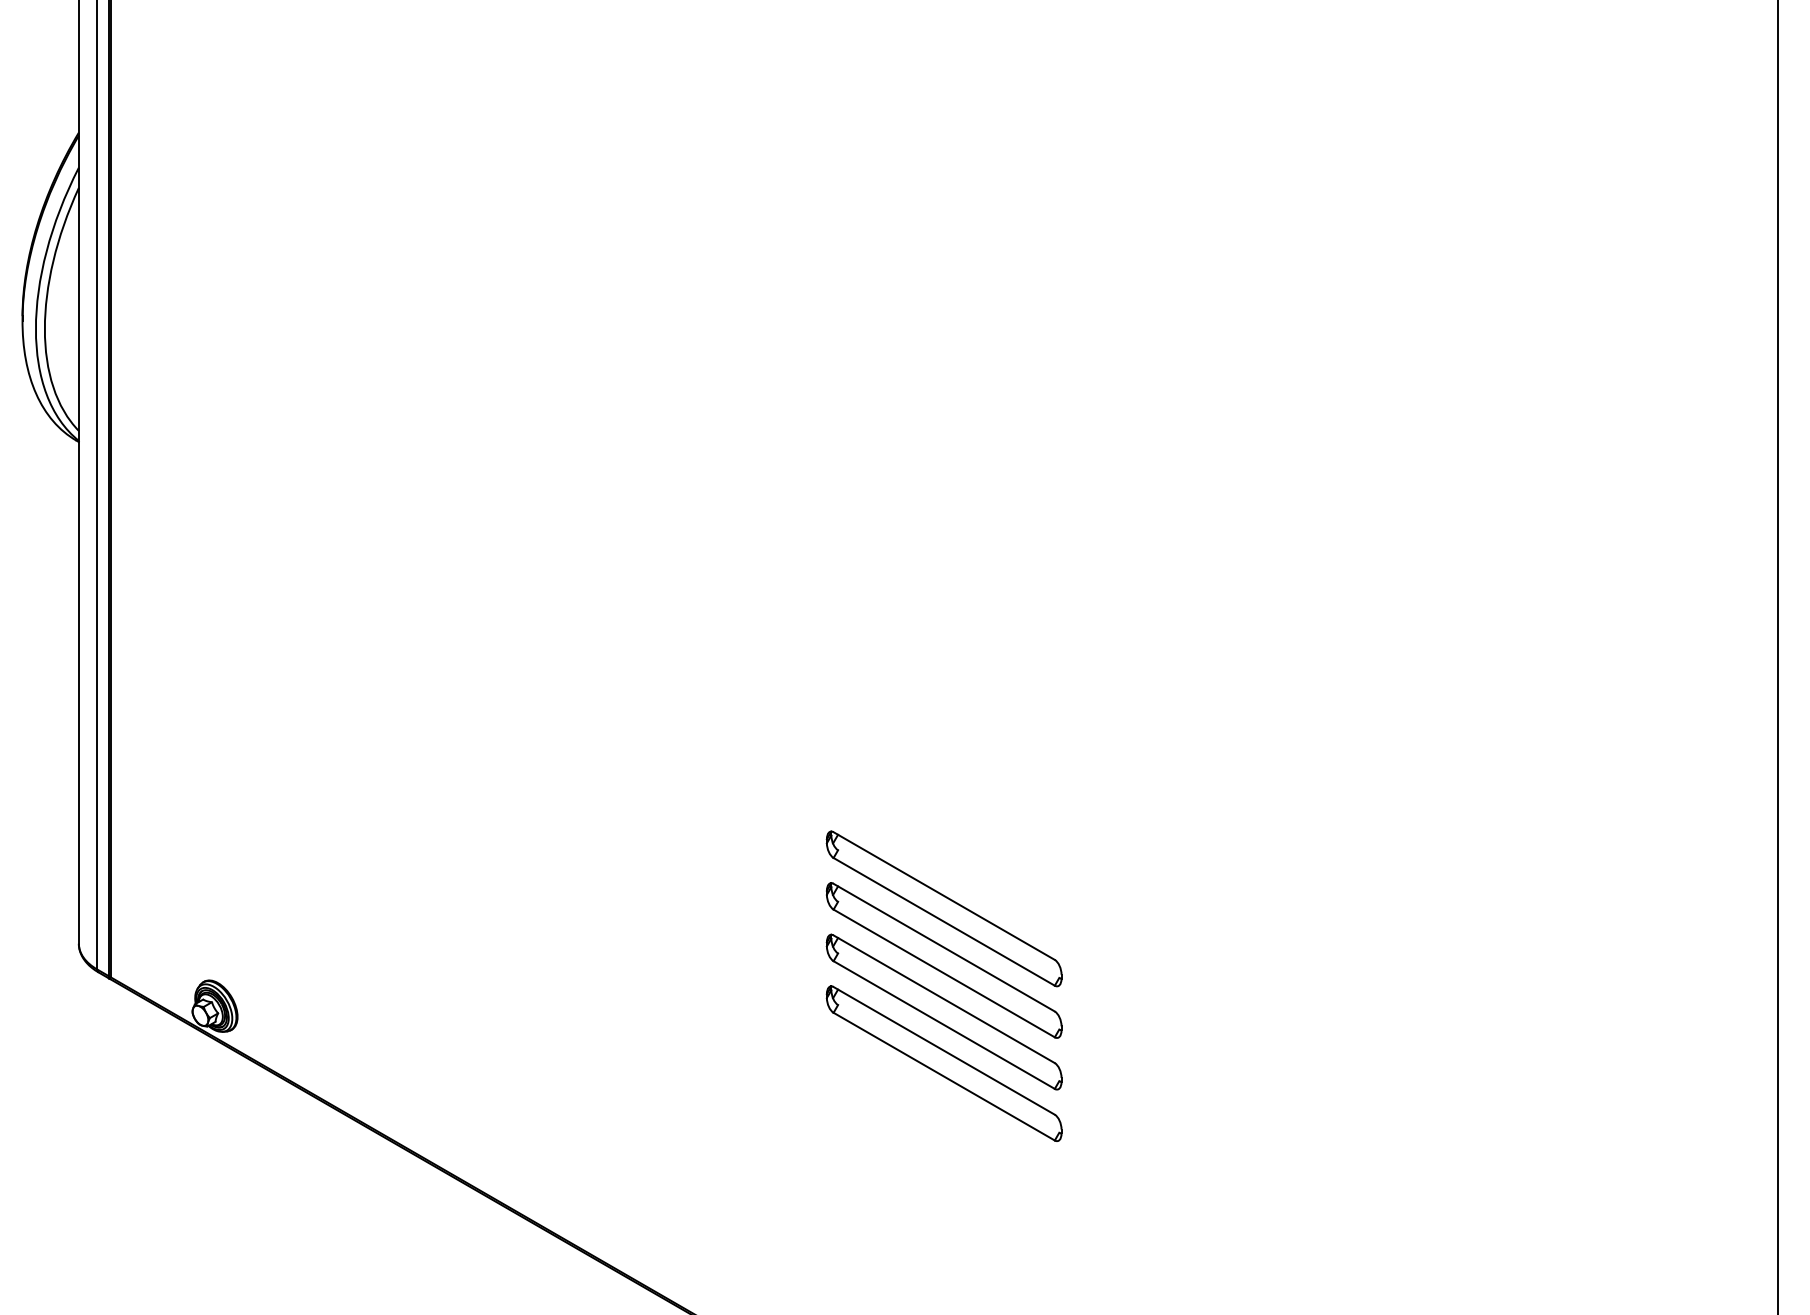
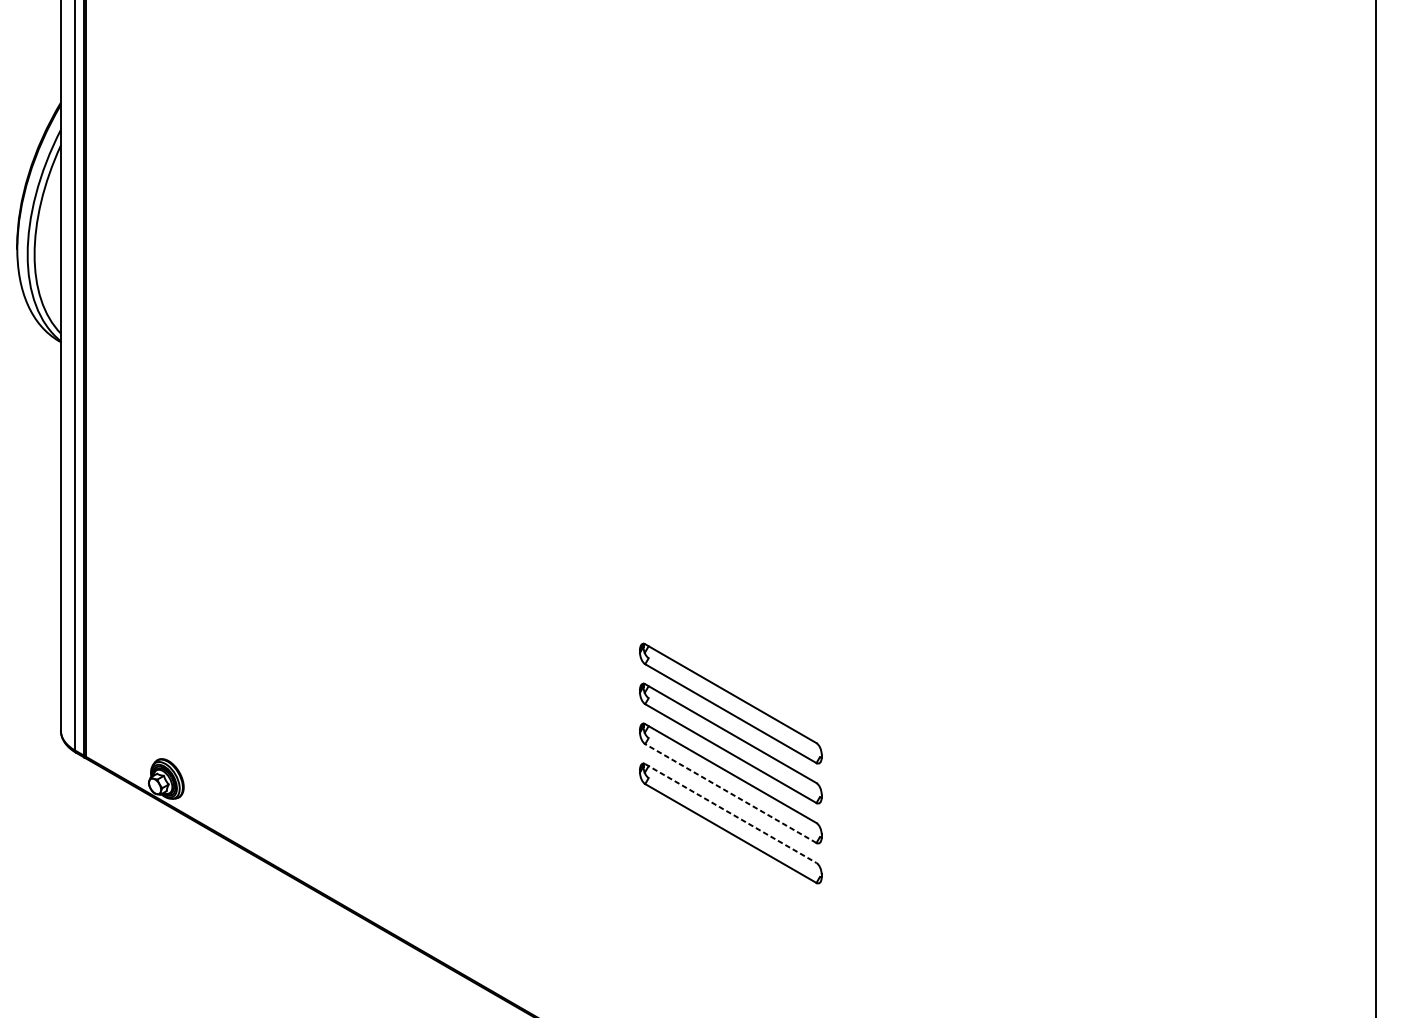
line: (944, 1025) -> (731, 793), solid -> dashed
line: (944, 1050) -> (731, 813), solid -> dashed

